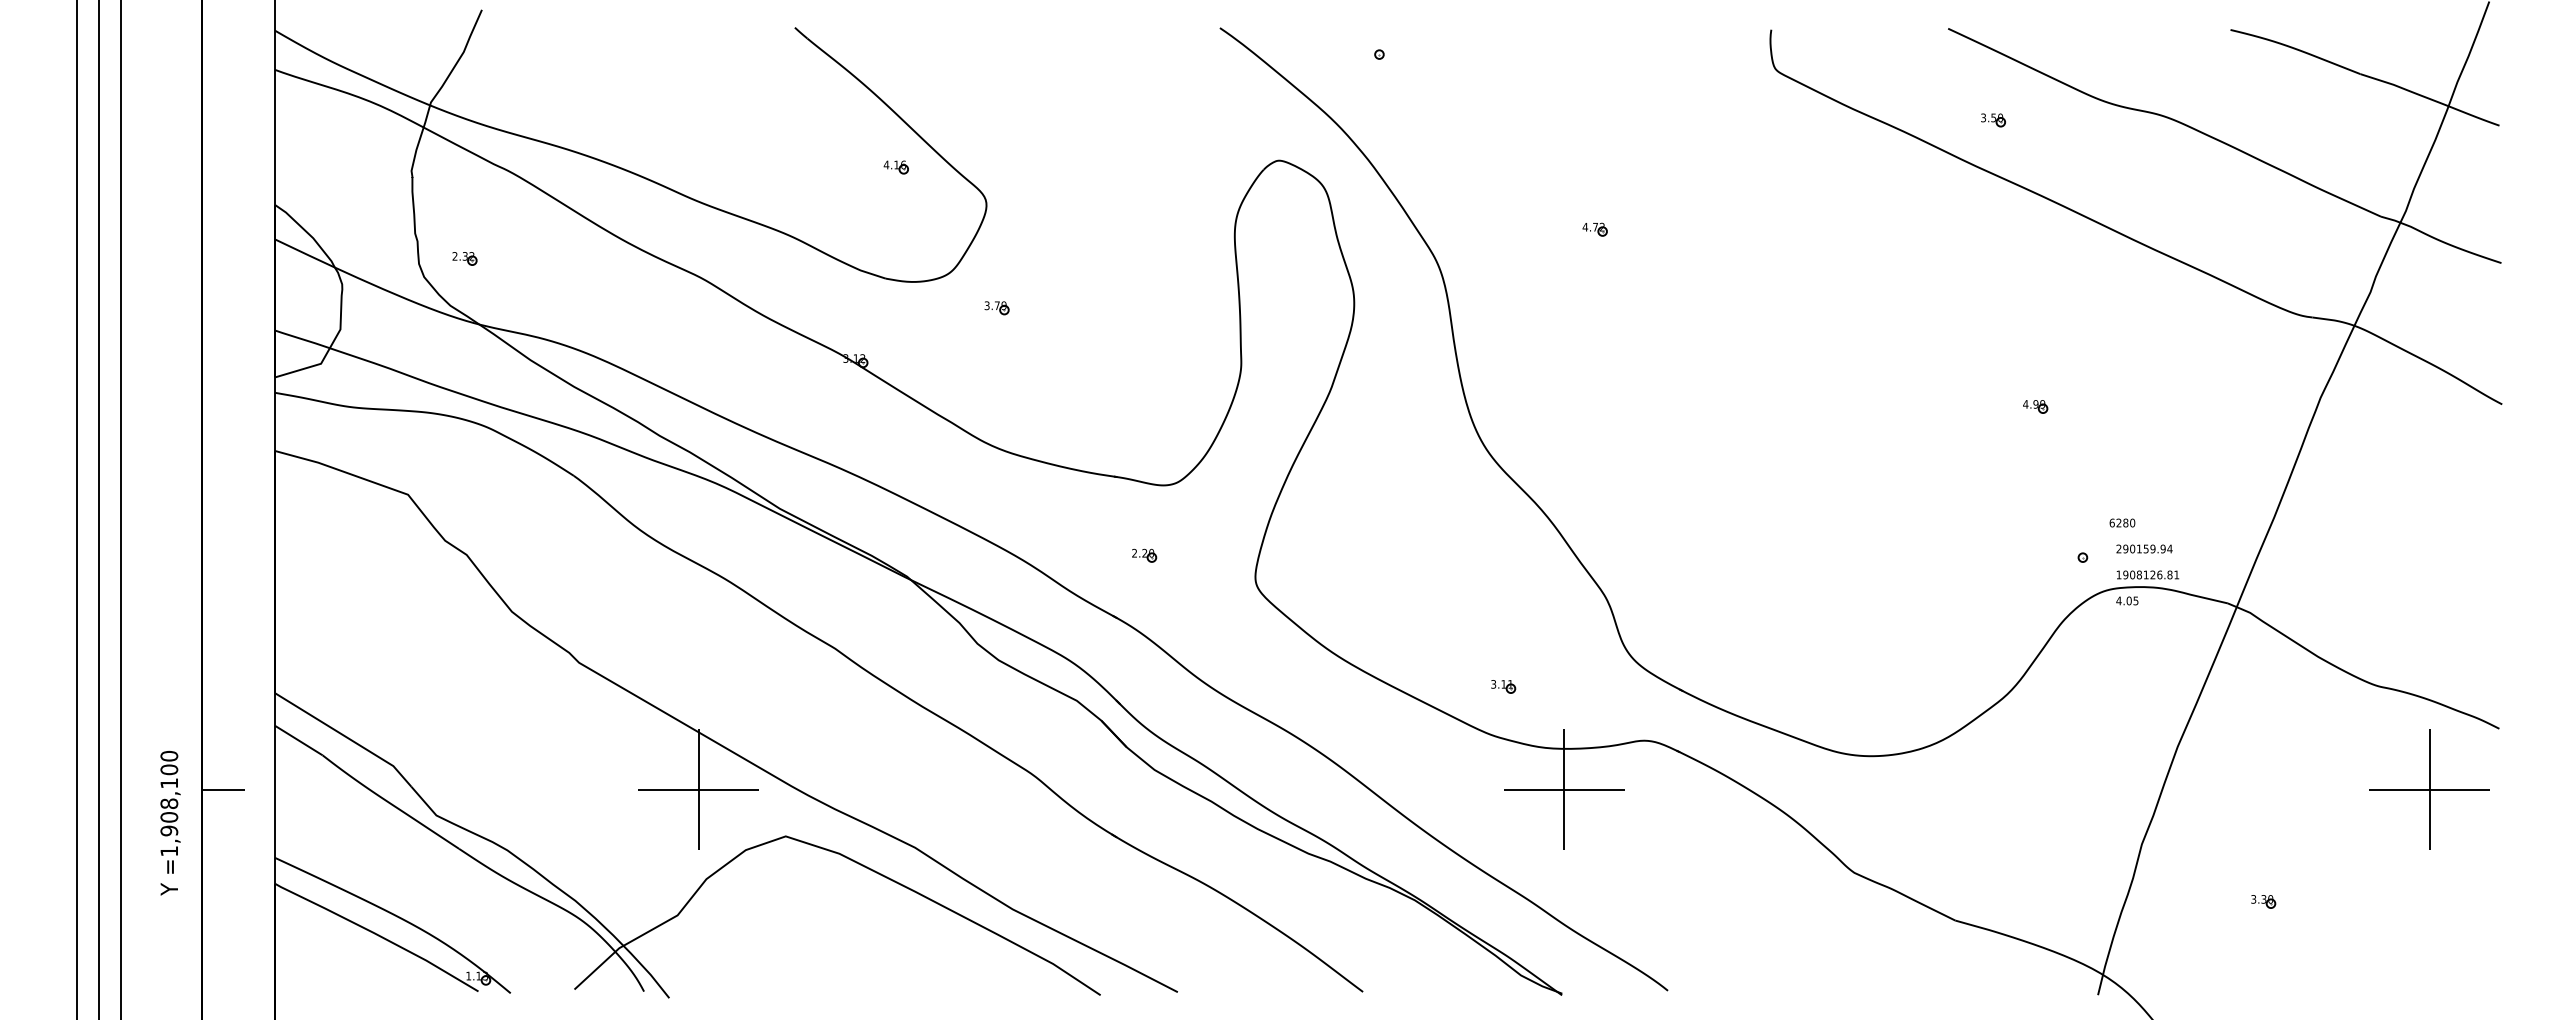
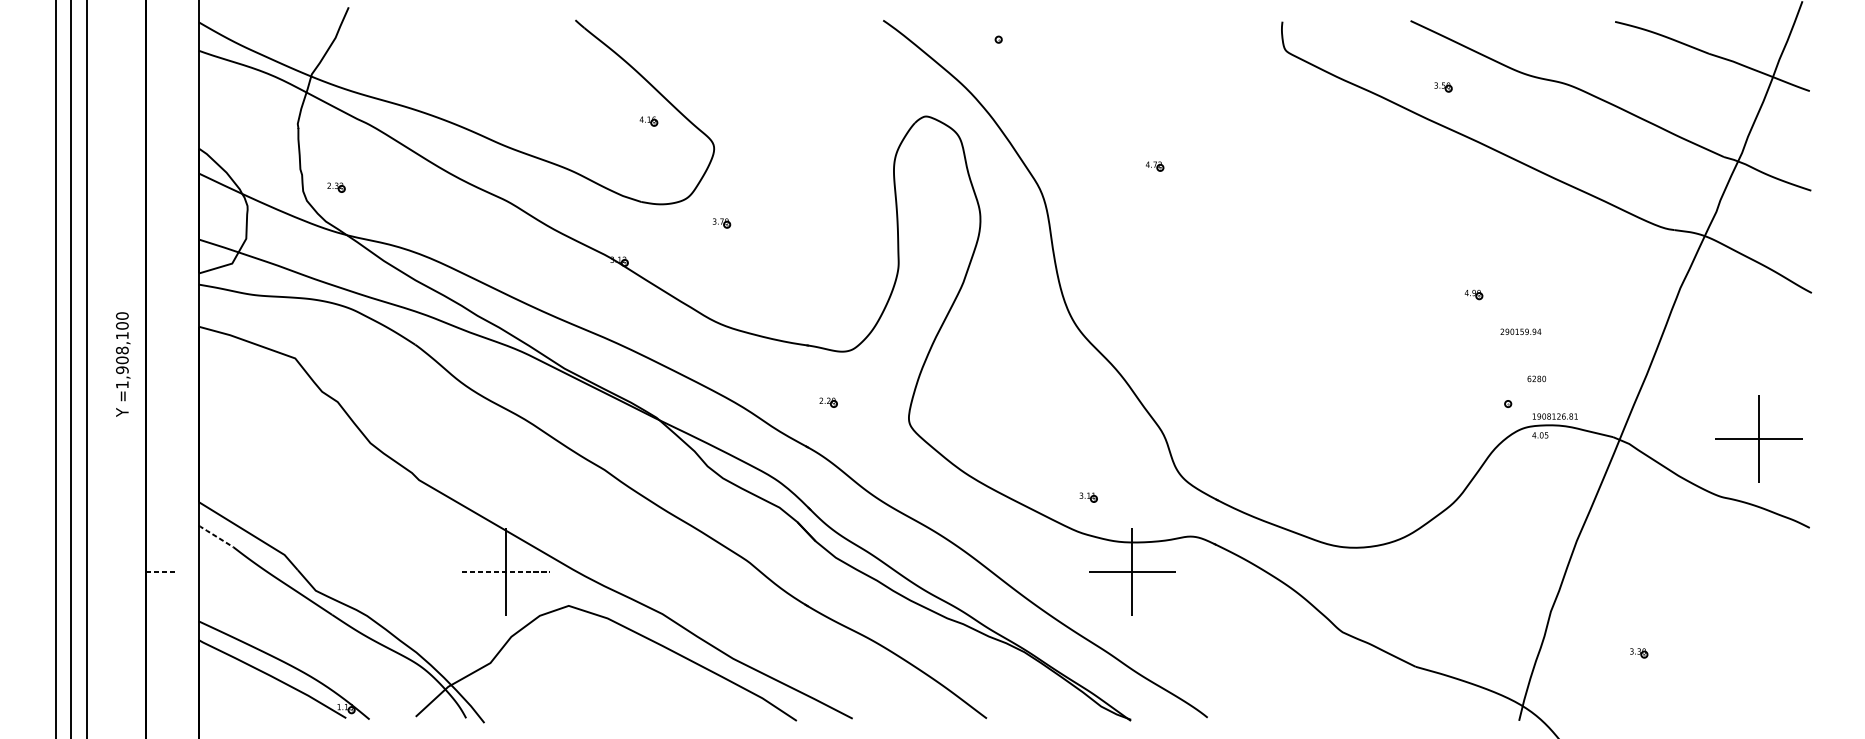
text: (2144, 548) -> (1520, 331), moved
line: (298, 740) -> (215, 536), solid -> dashed
line: (223, 789) -> (161, 571), solid -> dashed
line: (698, 789) -> (505, 571), solid -> dashed
part: (2429, 789) -> (1759, 438), moved
text: (170, 823) -> (123, 364), moved

